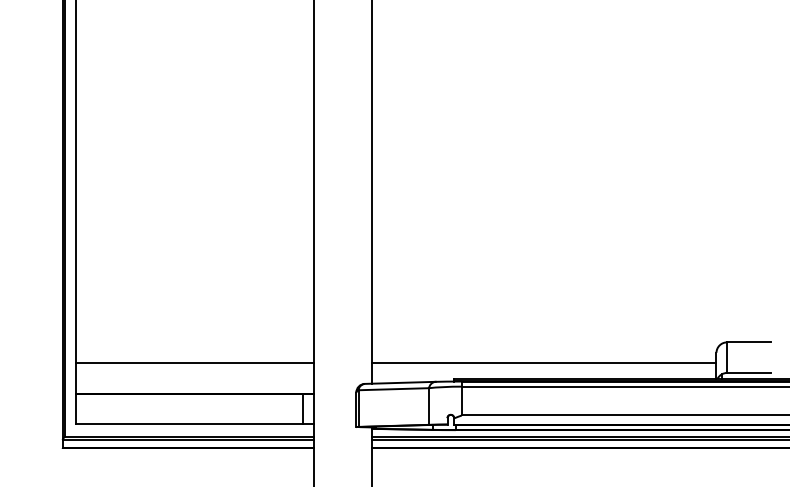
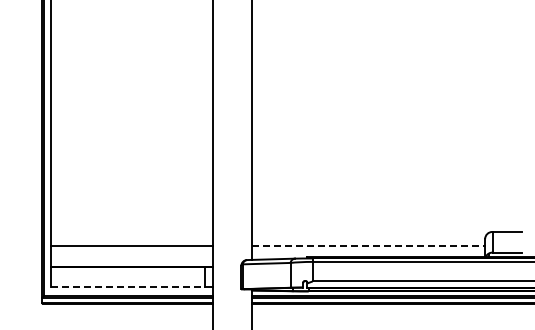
line: (545, 363) -> (369, 246), solid -> dashed
line: (189, 424) -> (128, 287), solid -> dashed

